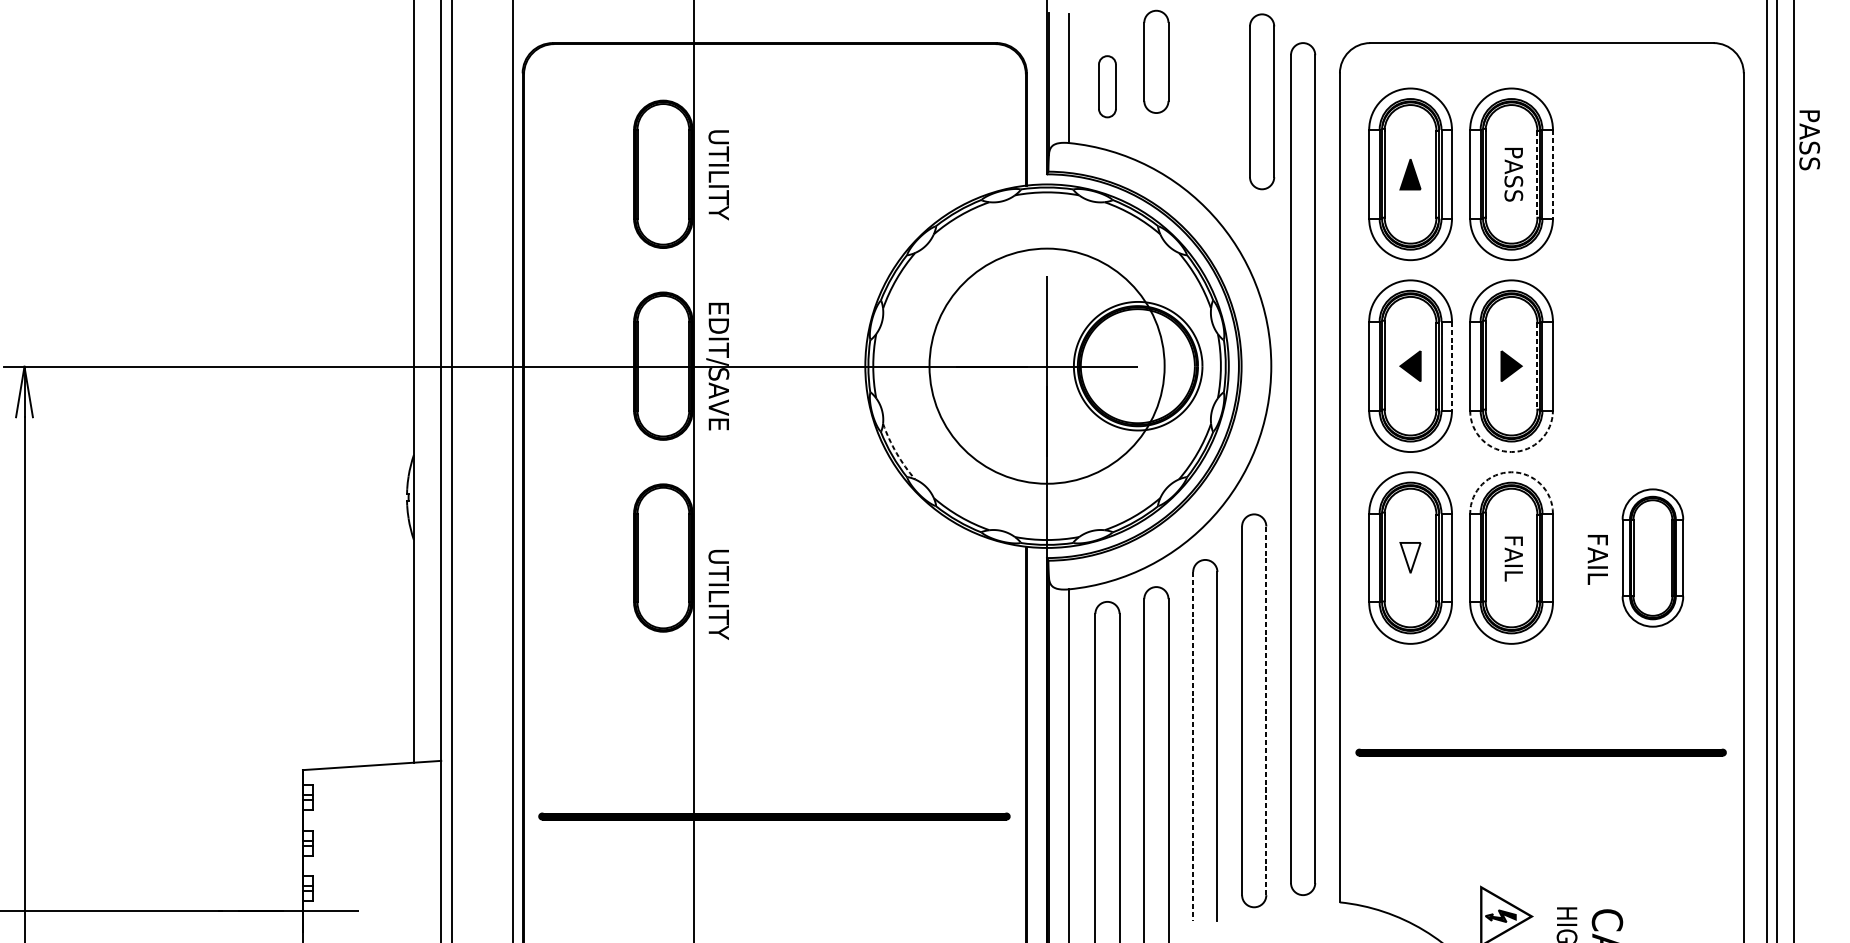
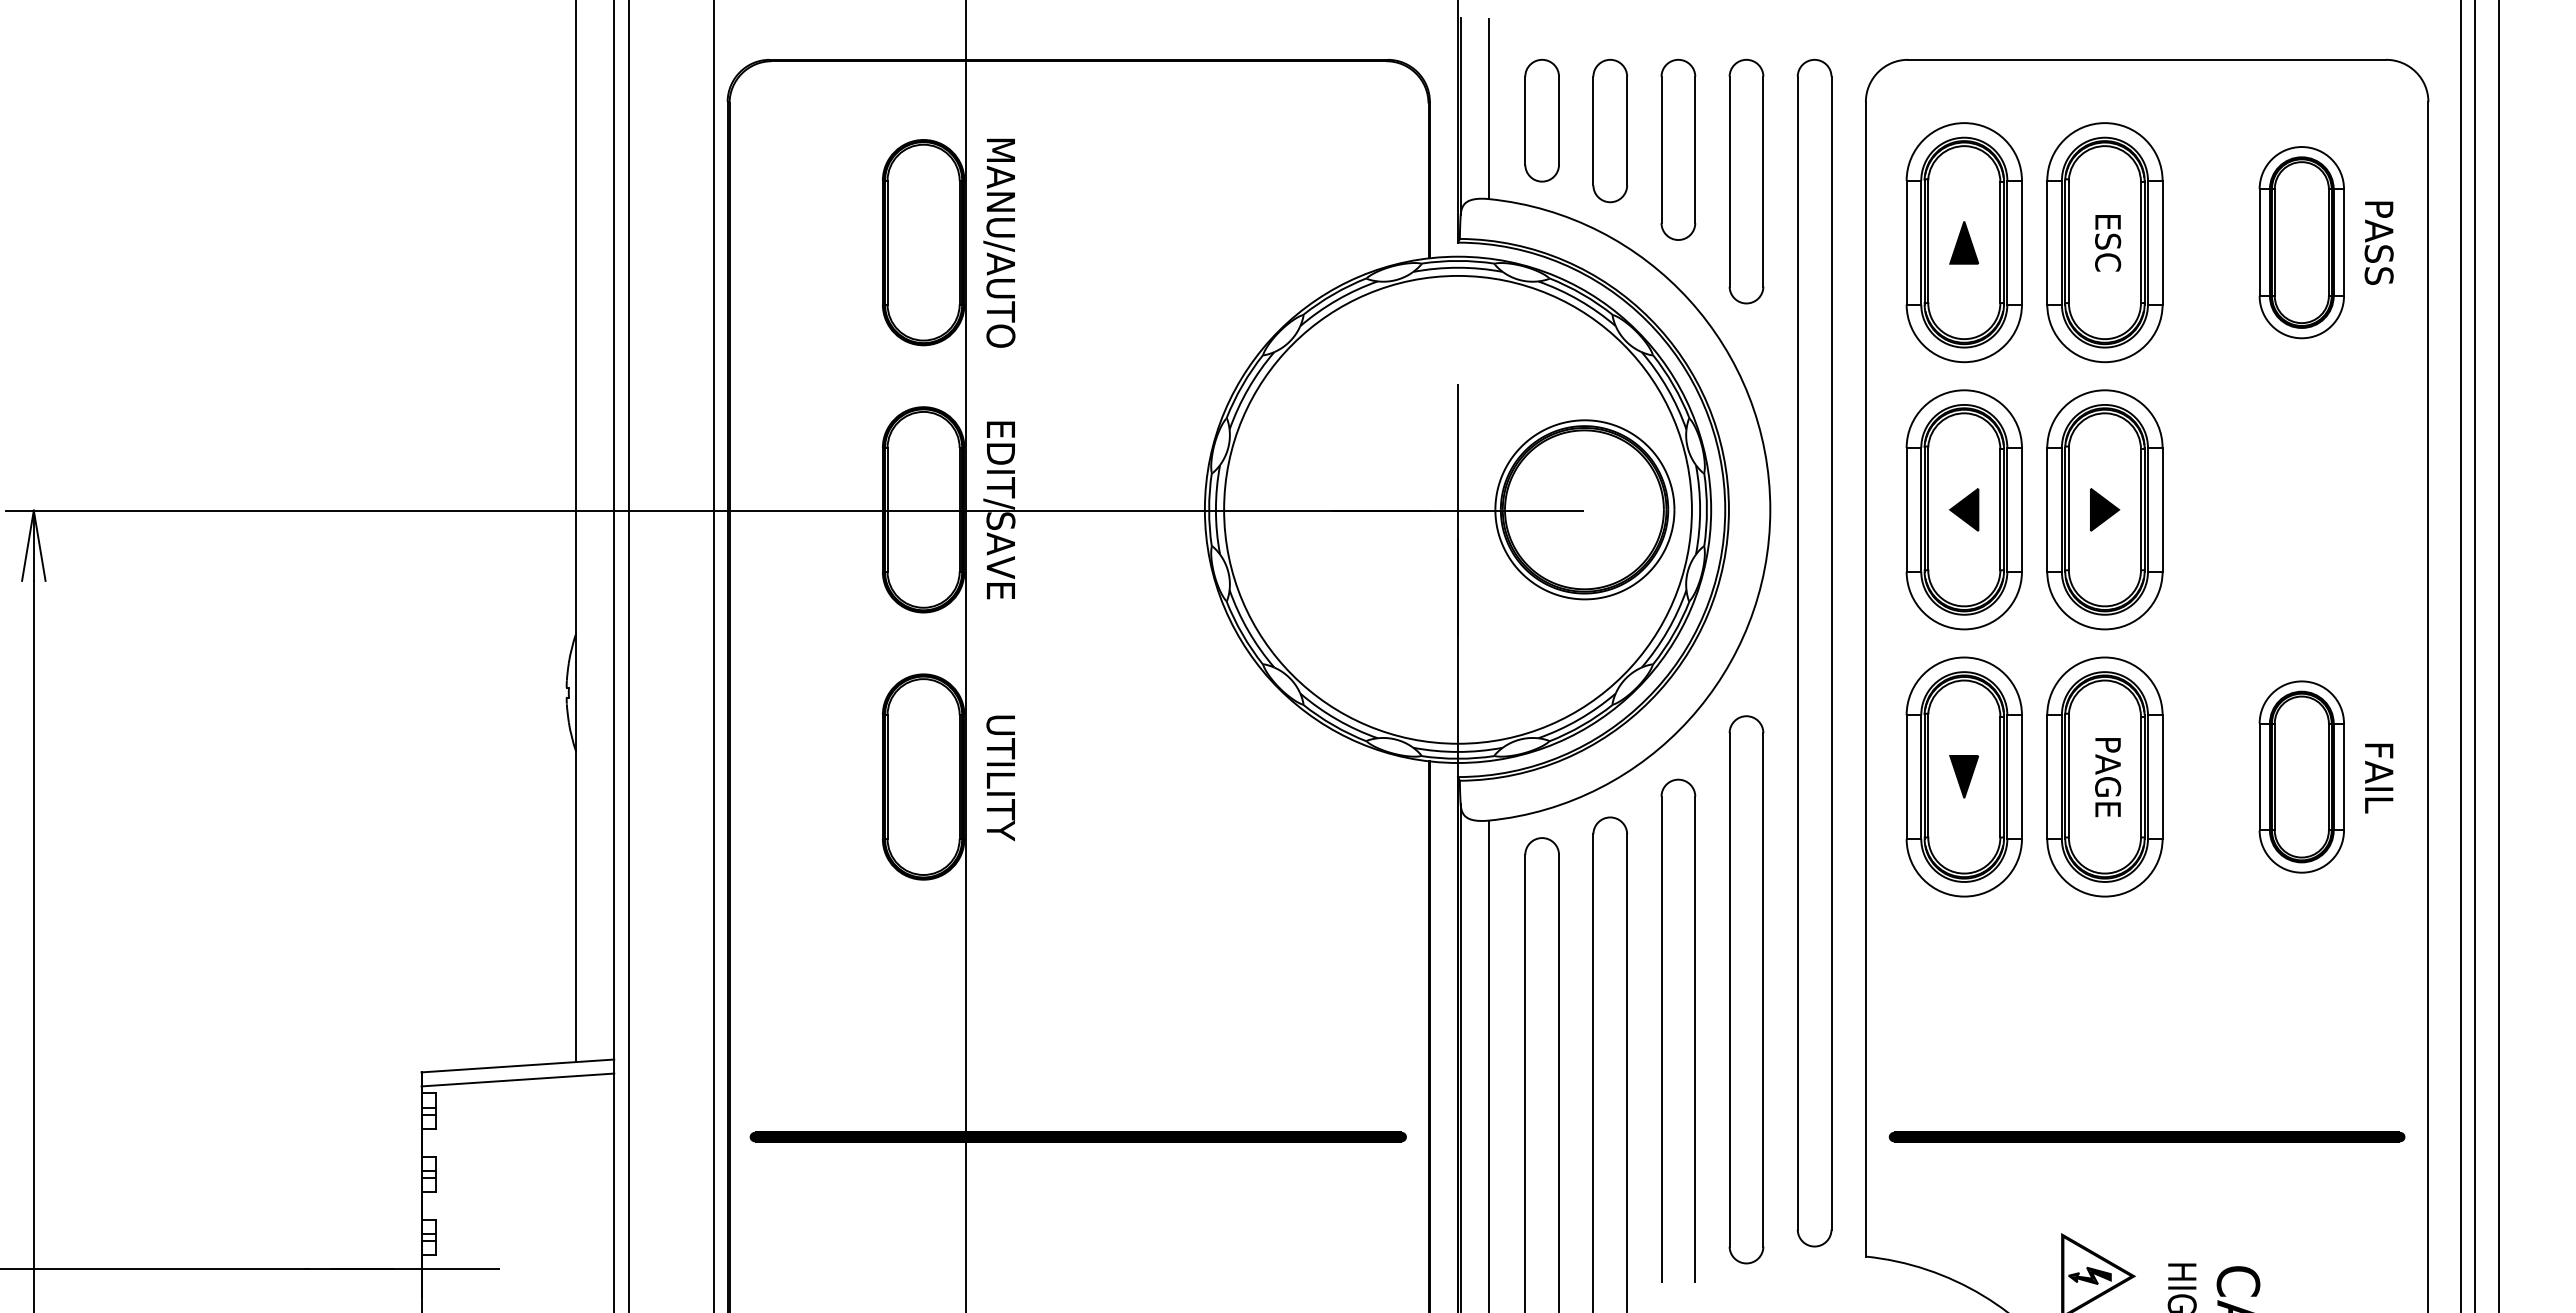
part: (1155, 61) -> (1609, 130), moved
part: (1107, 86) -> (1541, 120), size x1.43
part: (1262, 101) -> (1746, 181), moved
part: (1205, 107) -> (1678, 149), added
text: (1809, 139) -> (2378, 242), moved
text: (717, 174) -> (999, 242), UTILITY -> MANU/AUTO
text: (1514, 174) -> (2108, 242), PASS -> ESC
line: (1537, 174) -> (2140, 243), dashed -> solid
line: (1552, 174) -> (2162, 242), dashed -> solid
part: (1652, 174) -> (2301, 242), added
circle: (1046, 365) -> (1457, 509), size x1.43
line: (1451, 365) -> (2021, 509), dashed -> solid
line: (1537, 366) -> (2140, 510), dashed -> solid
arc: (896, 452) -> (1248, 630), dashed -> solid
arc: (1511, 452) -> (2104, 629), dashed -> solid
arc: (1511, 472) -> (2104, 657), dashed -> solid
fill: (1410, 557) -> (1964, 776), added
text: (1514, 558) -> (2108, 777), FAIL -> PAGE
text: (1598, 559) -> (2379, 778), moved
text: (718, 594) -> (1000, 778), moved
line: (1266, 710) -> (1763, 989), dashed -> solid
line: (1193, 746) -> (1661, 1039), dashed -> solid
part: (1540, 752) -> (2146, 1136), moved
line: (371, 775) -> (517, 1079), added

